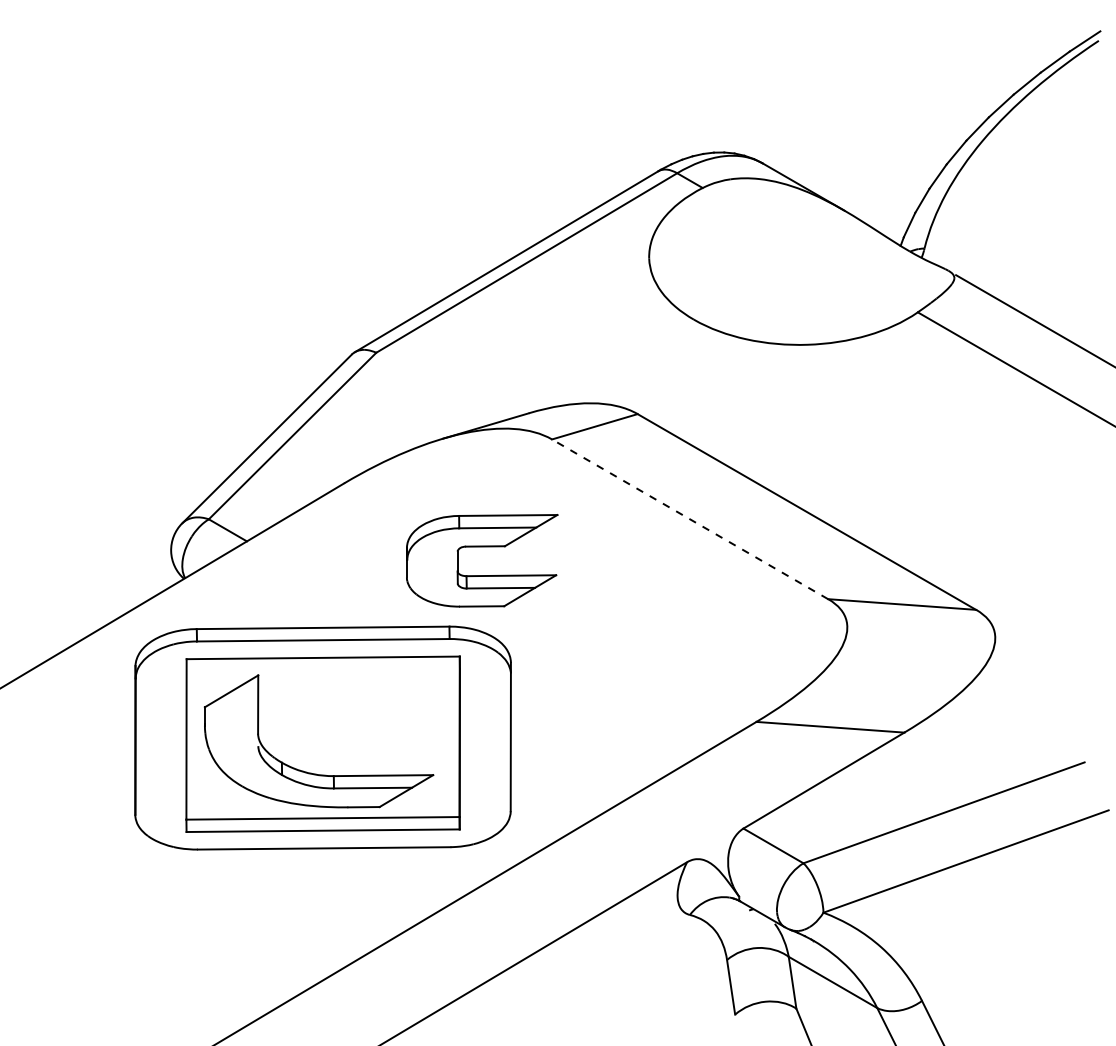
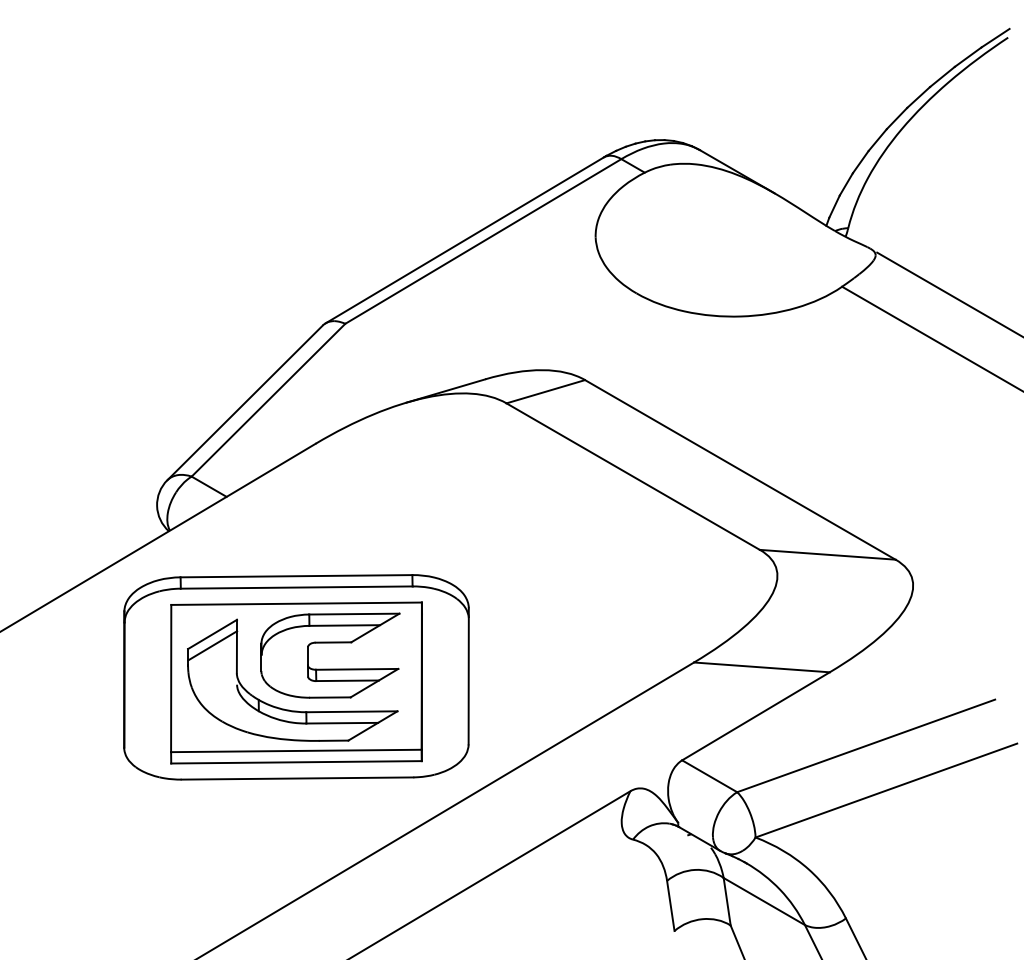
line: (689, 519) -> (632, 476), dashed -> solid
part: (482, 547) -> (330, 643), moved
line: (231, 703) -> (212, 645), added

